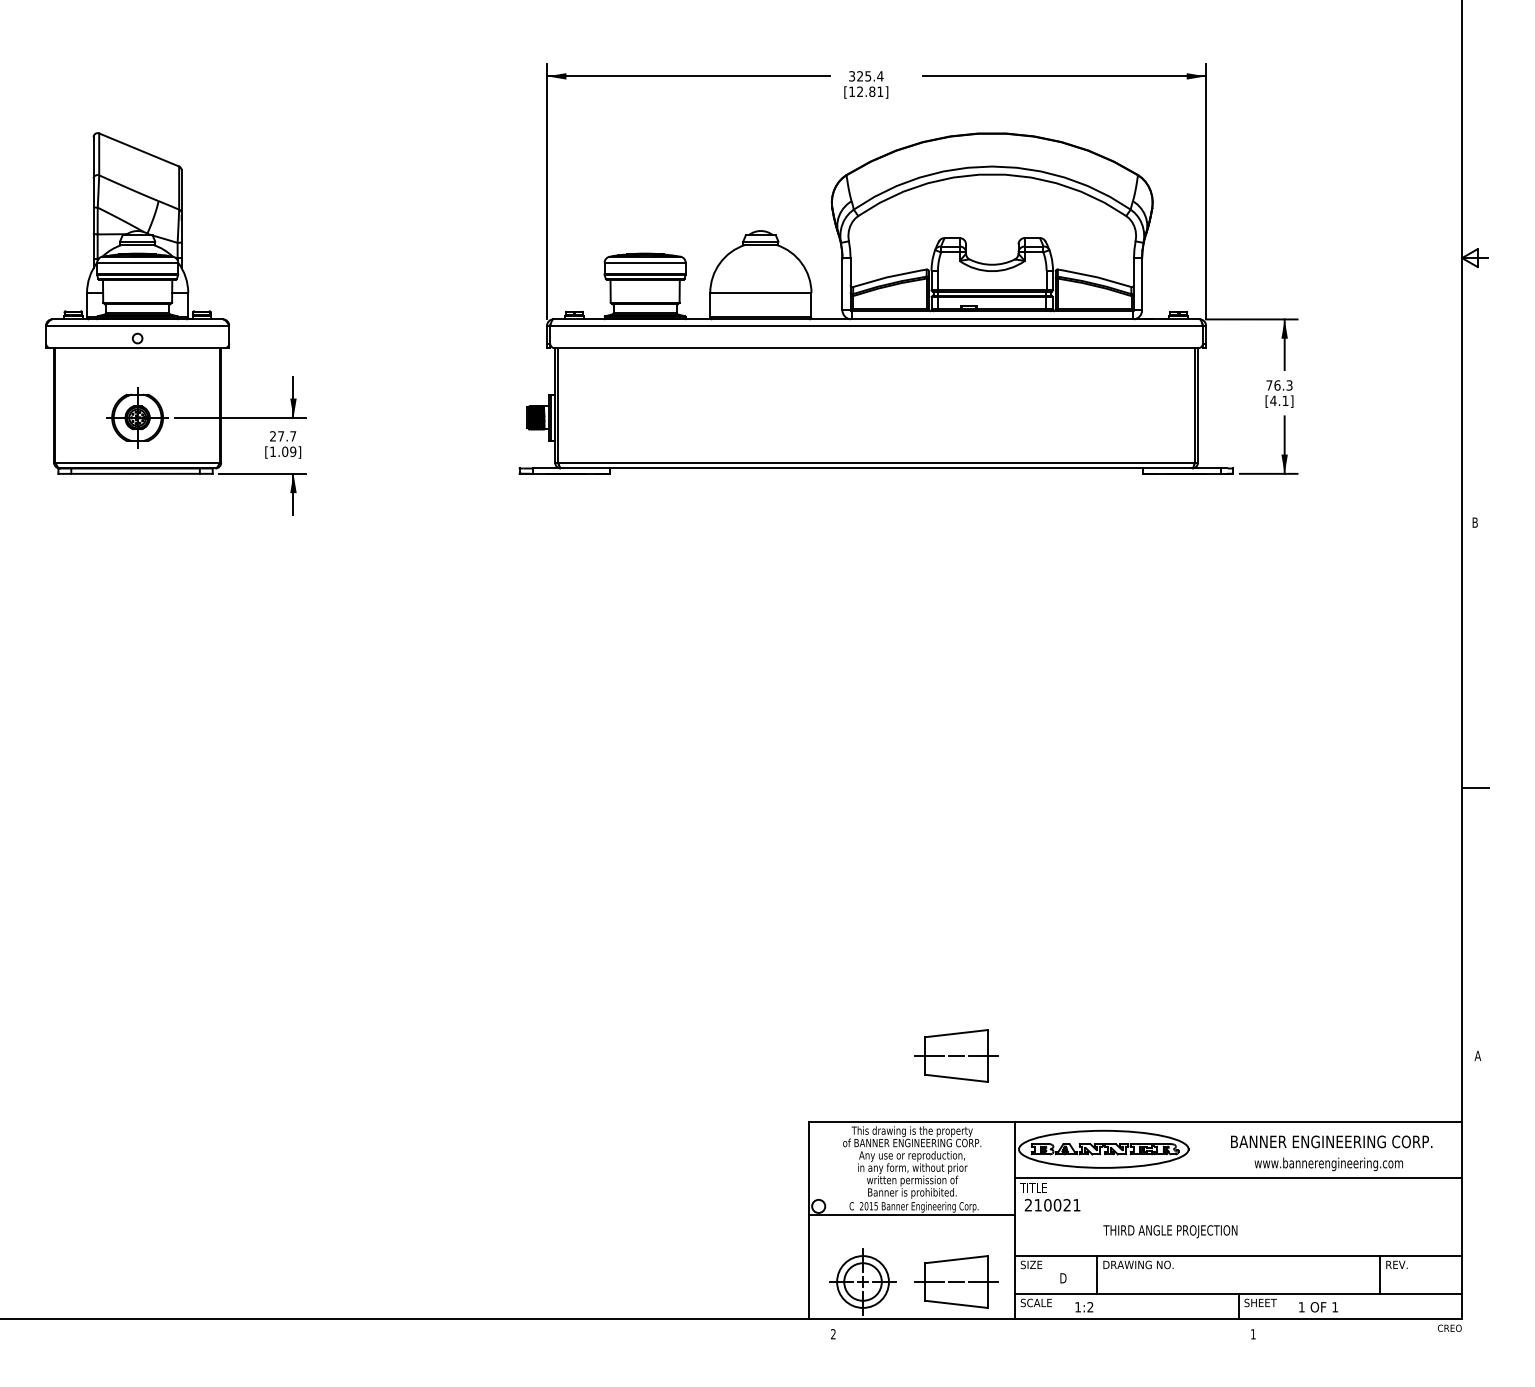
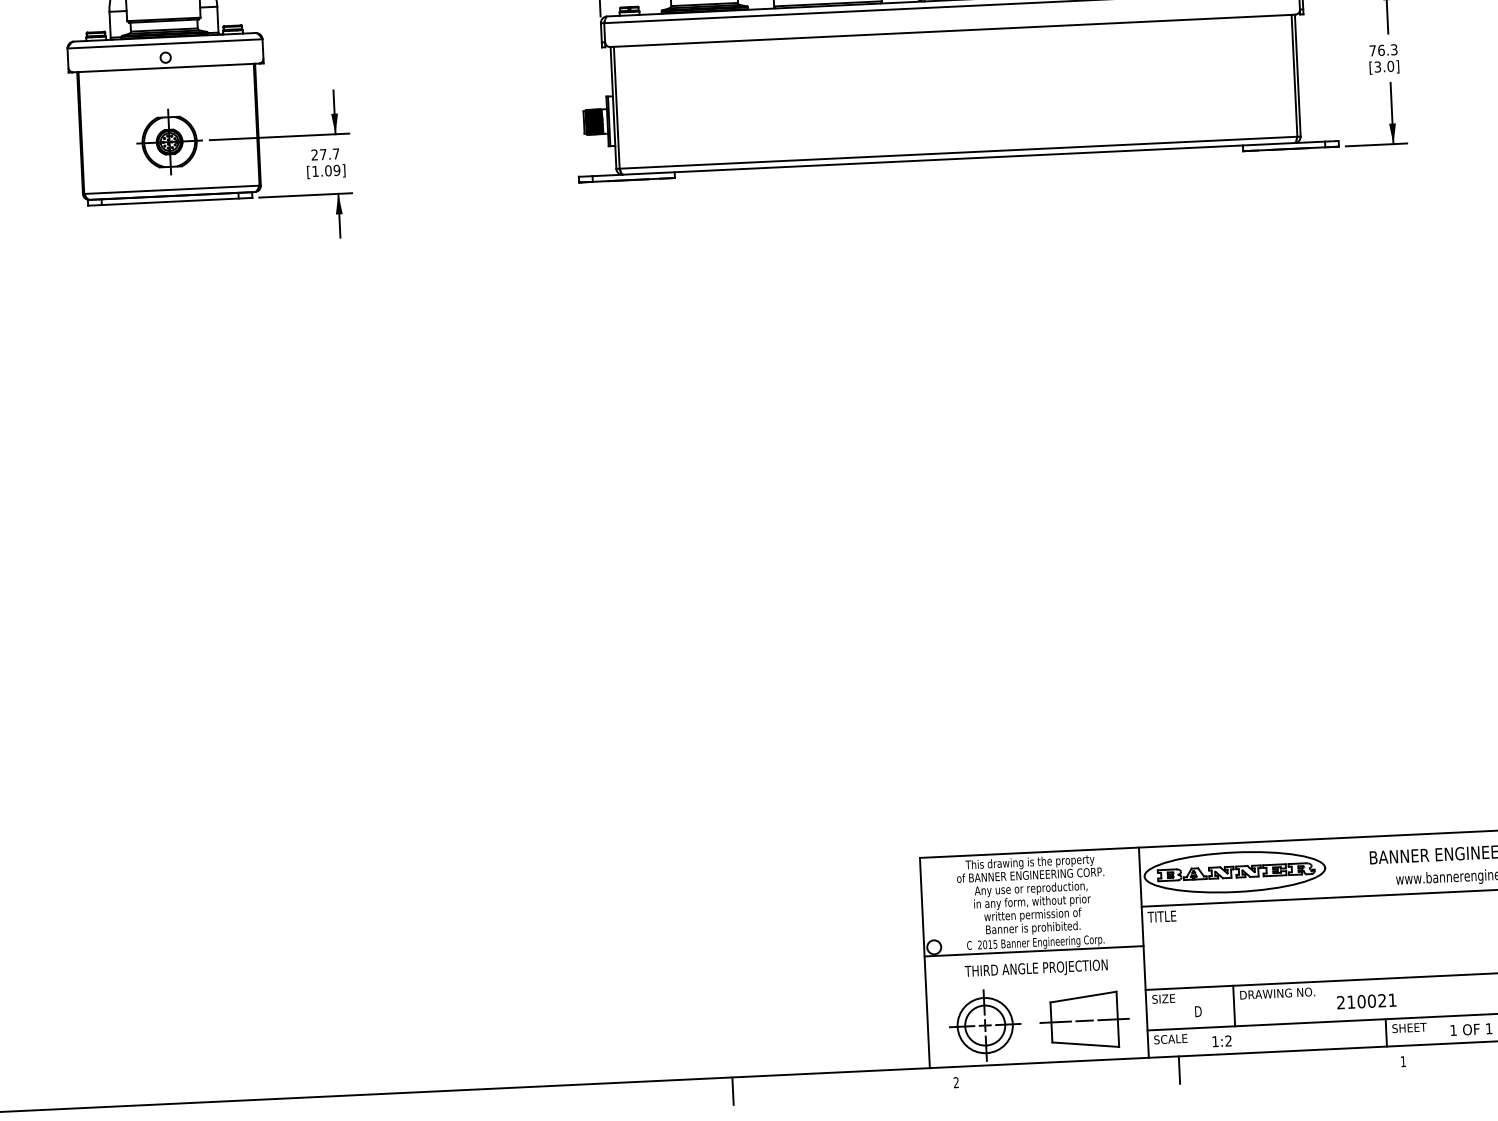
text: (1279, 400) -> (1384, 66), [4.1] -> [3.0]
part: (956, 1055) -> (1073, 779), removed
text: (1052, 1205) -> (1366, 1001), moved
text: (1170, 1231) -> (1036, 969), moved
line: (623, 1332) -> (732, 1091), added
line: (1043, 1332) -> (1179, 1070), added

